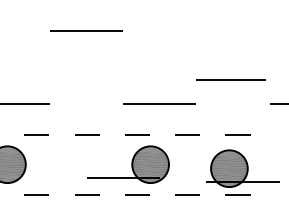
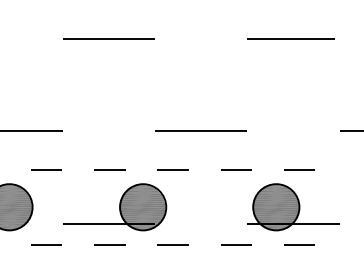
line: (230, 79) -> (290, 38), moved
part: (128, 164) -> (115, 207), moved
part: (242, 168) -> (292, 207), moved

